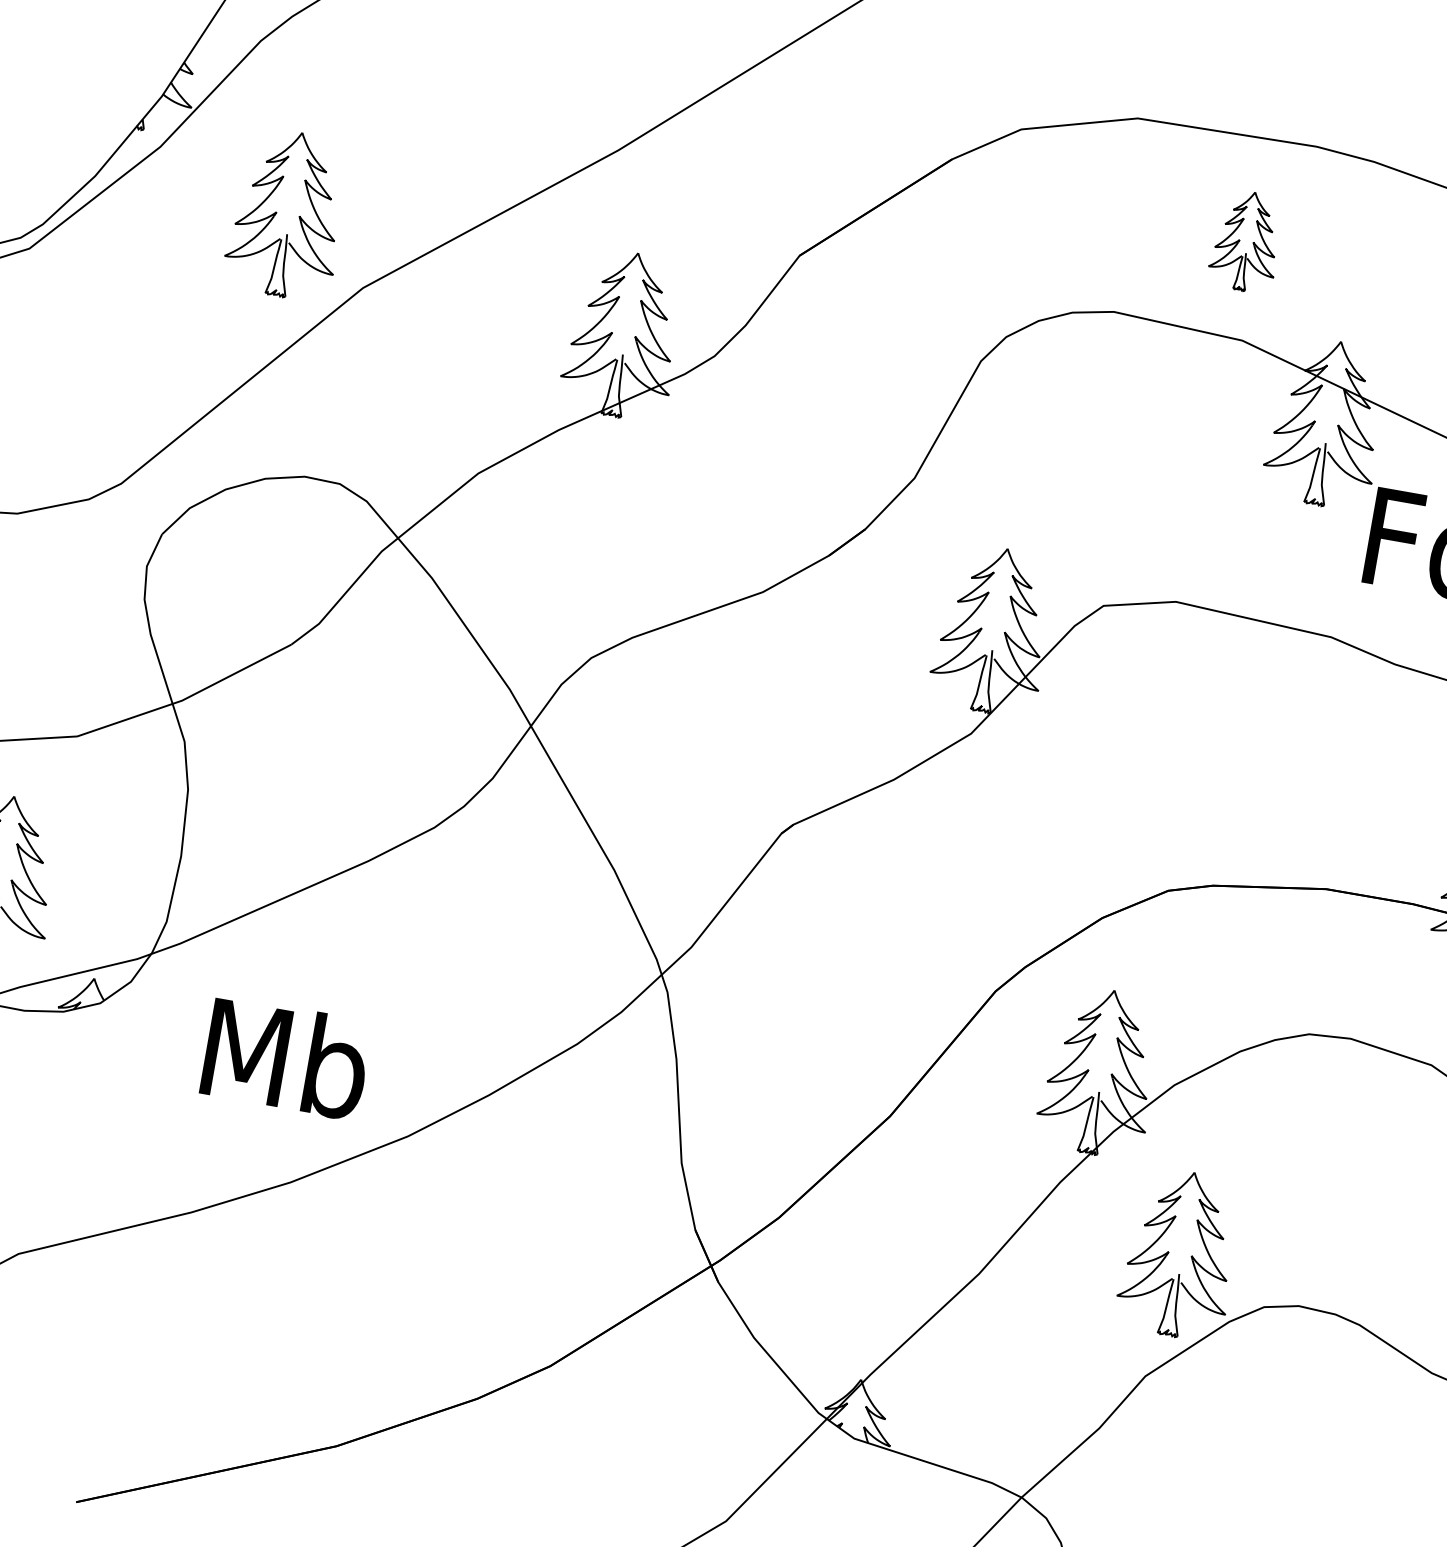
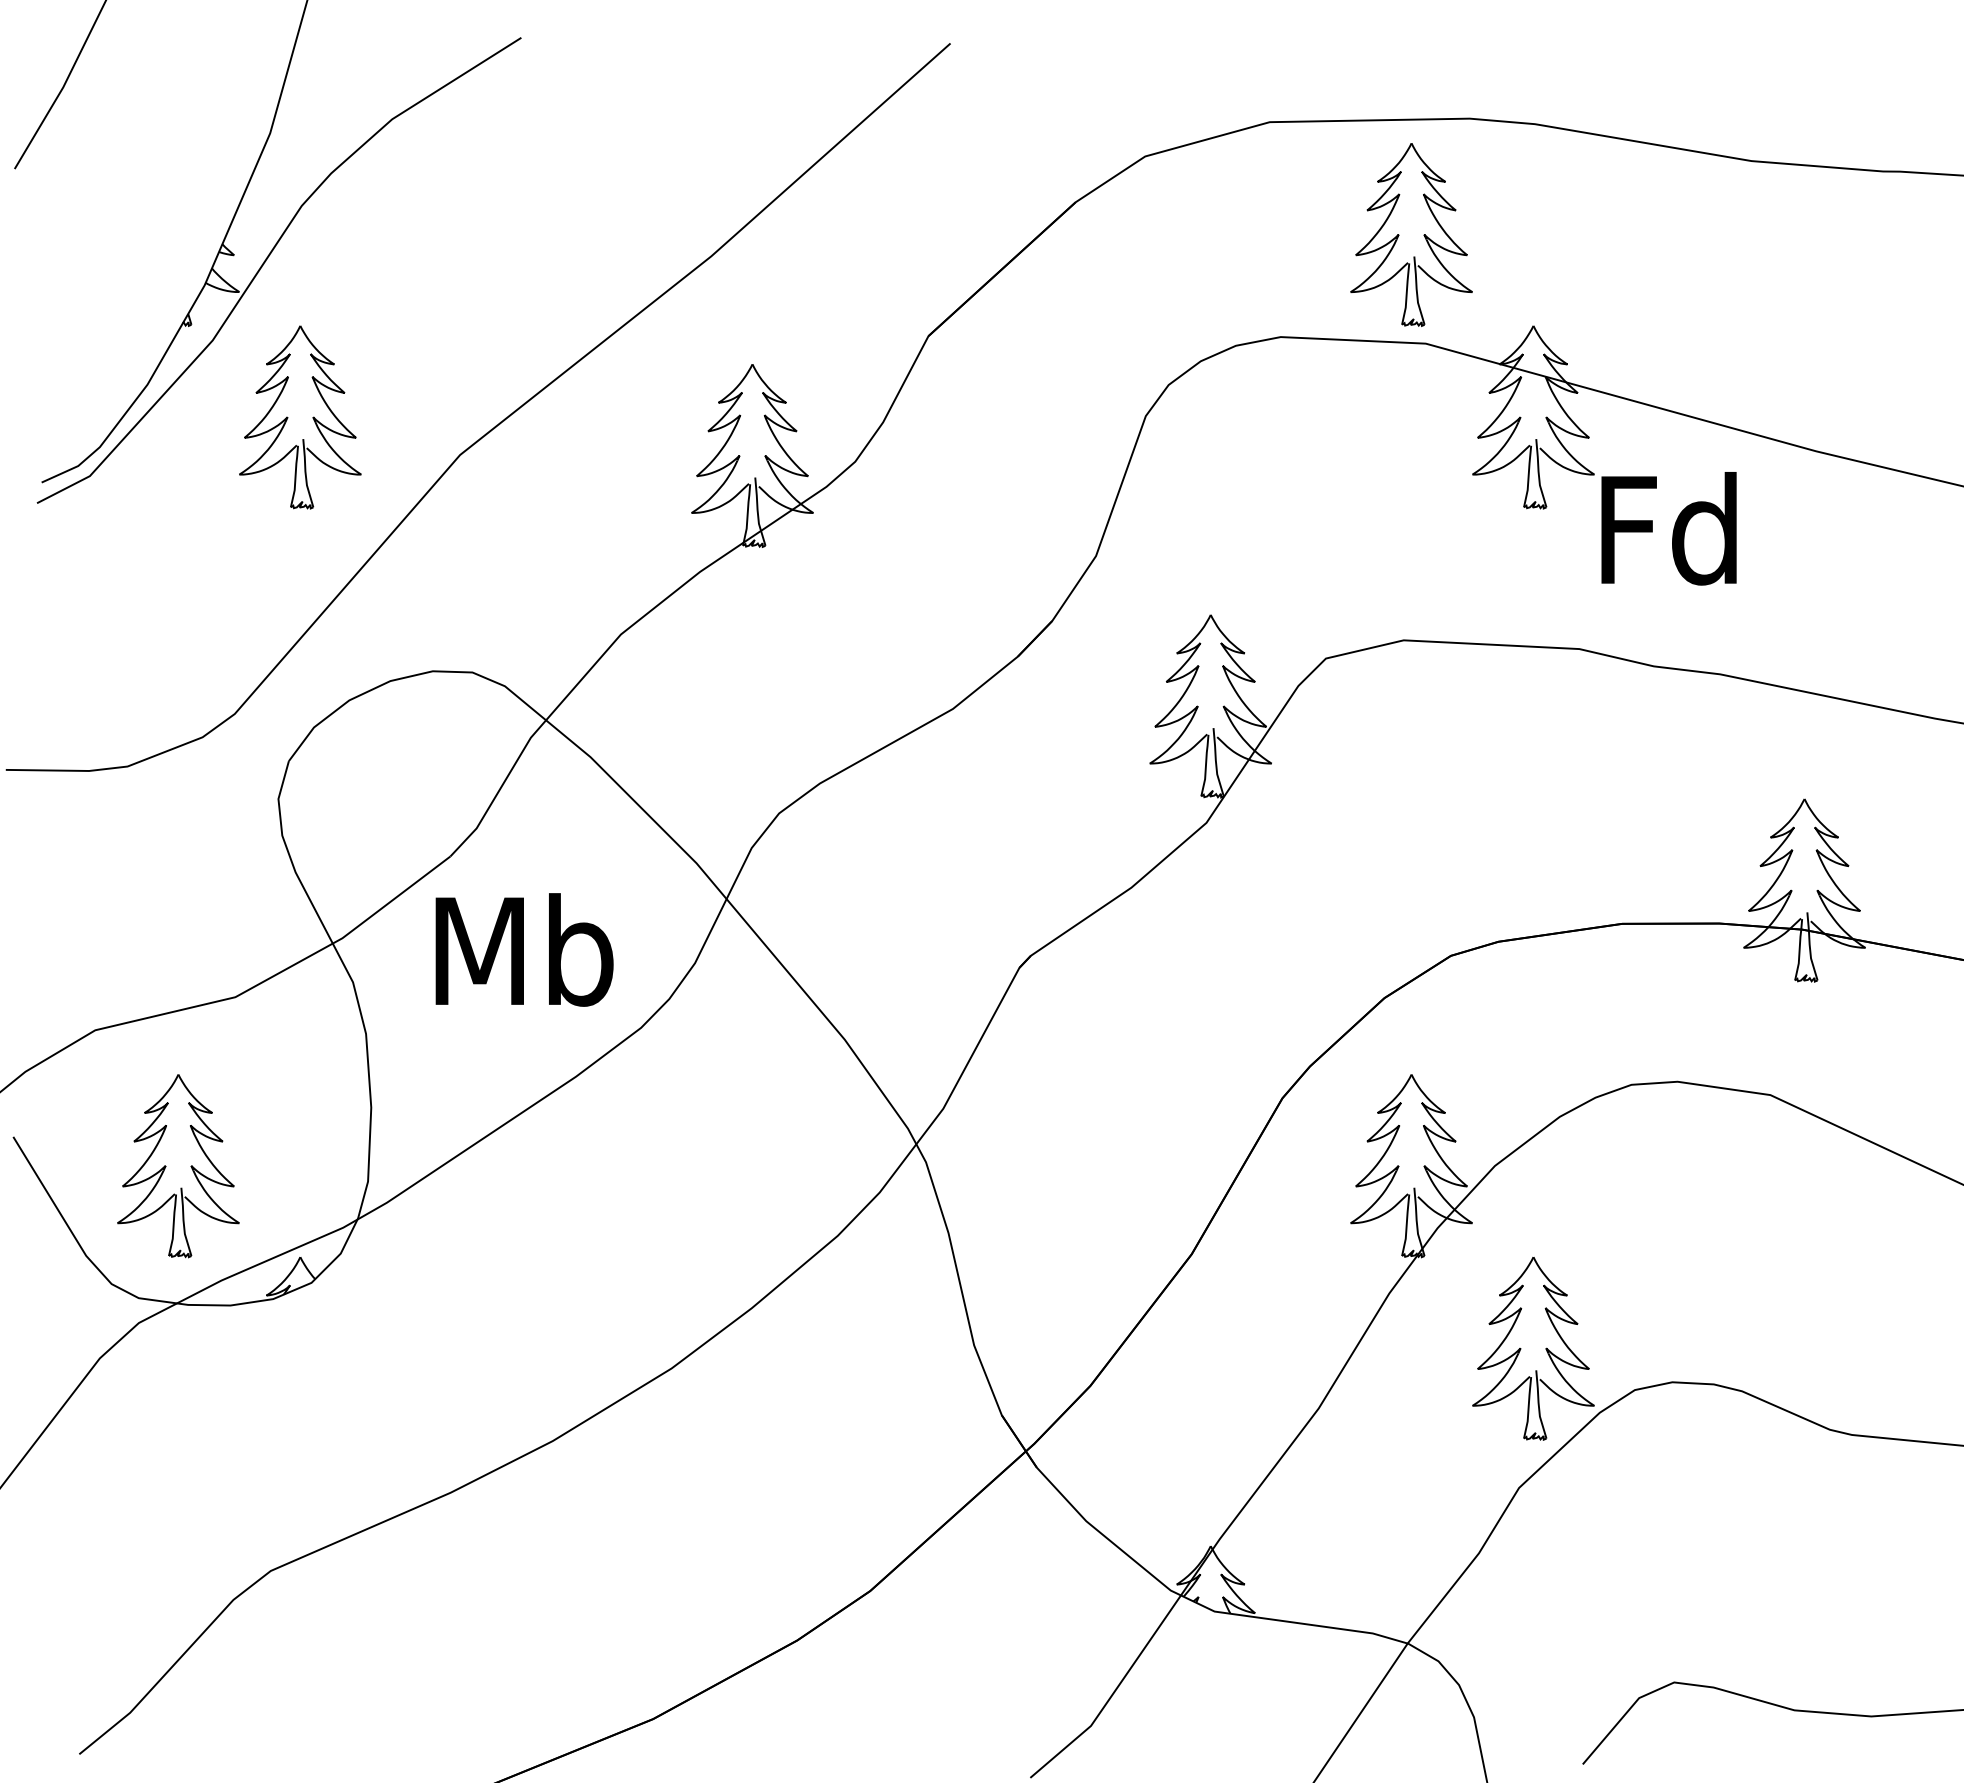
part: (288, 214) -> (300, 417), moved
part: (1246, 240) -> (1411, 234), size x1.67
text: (286, 1057) -> (524, 949), moved

